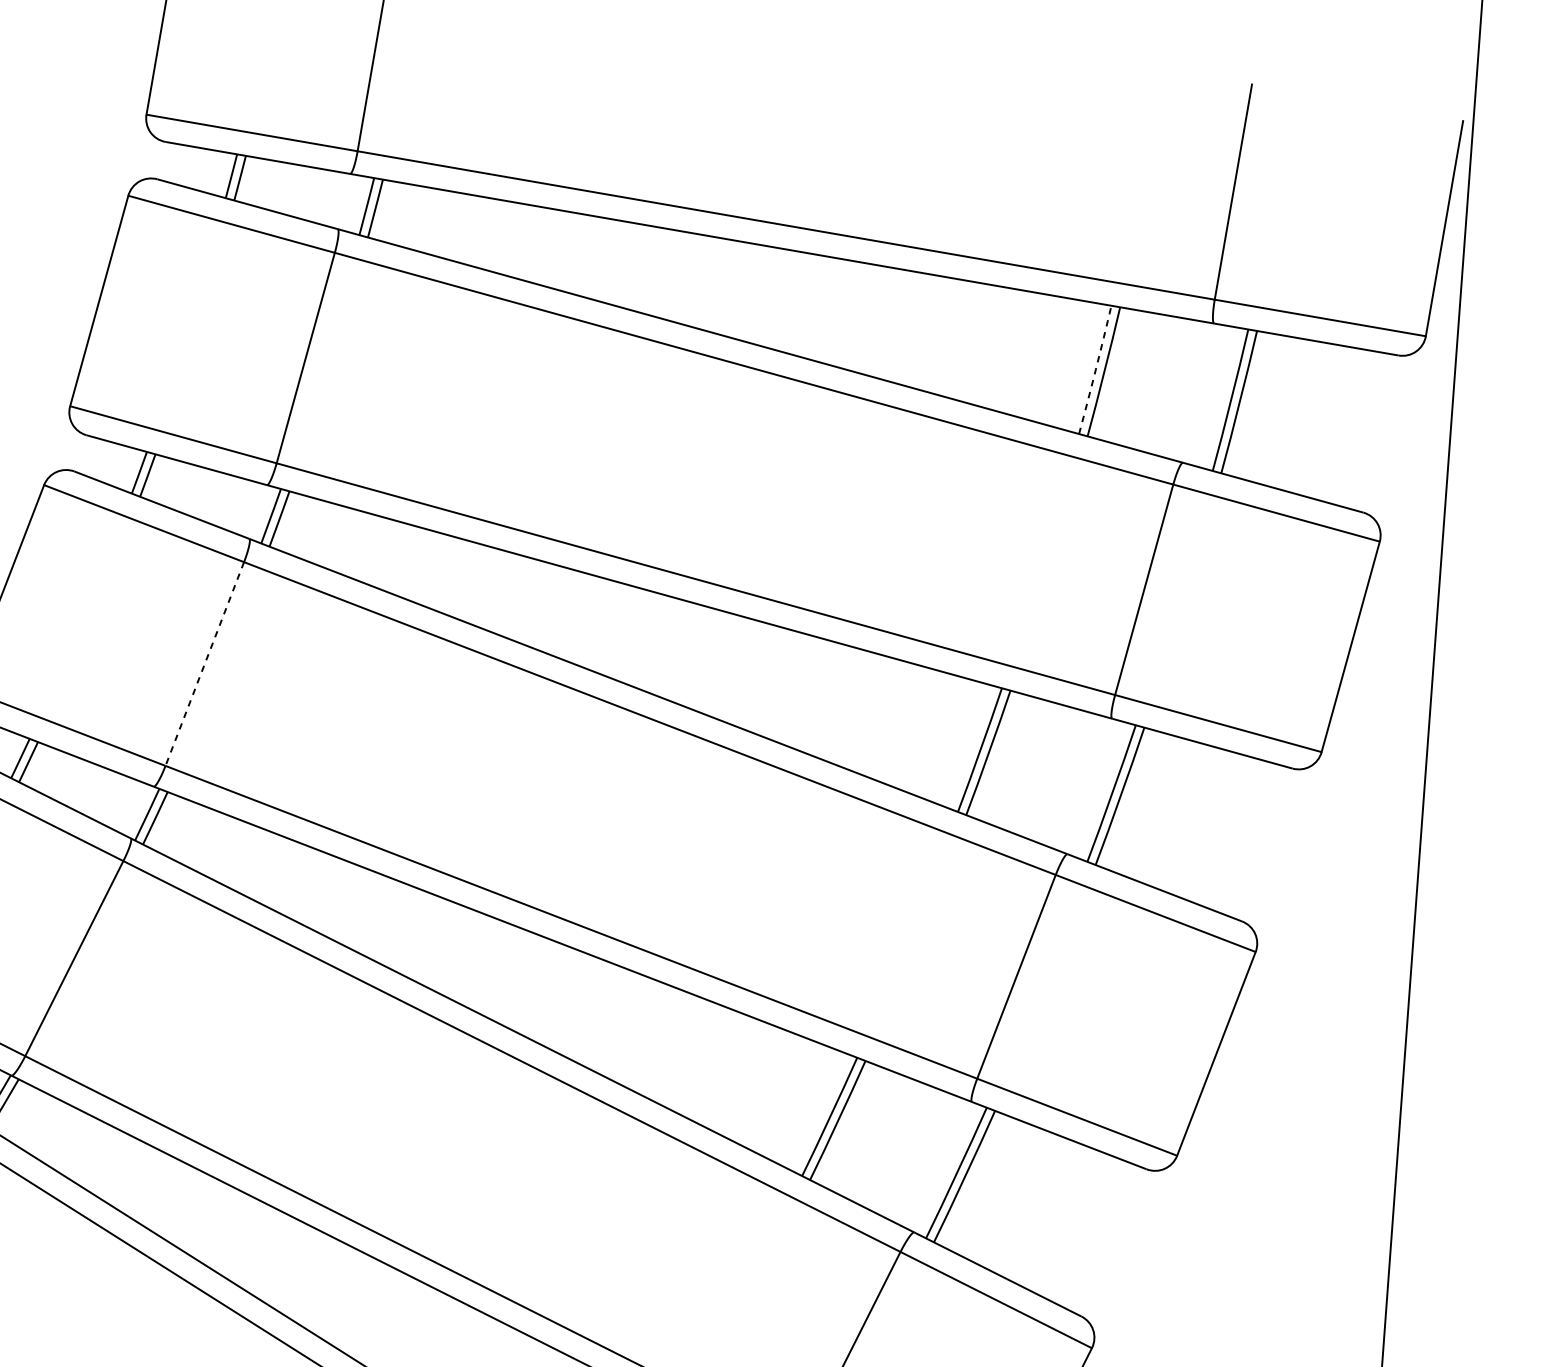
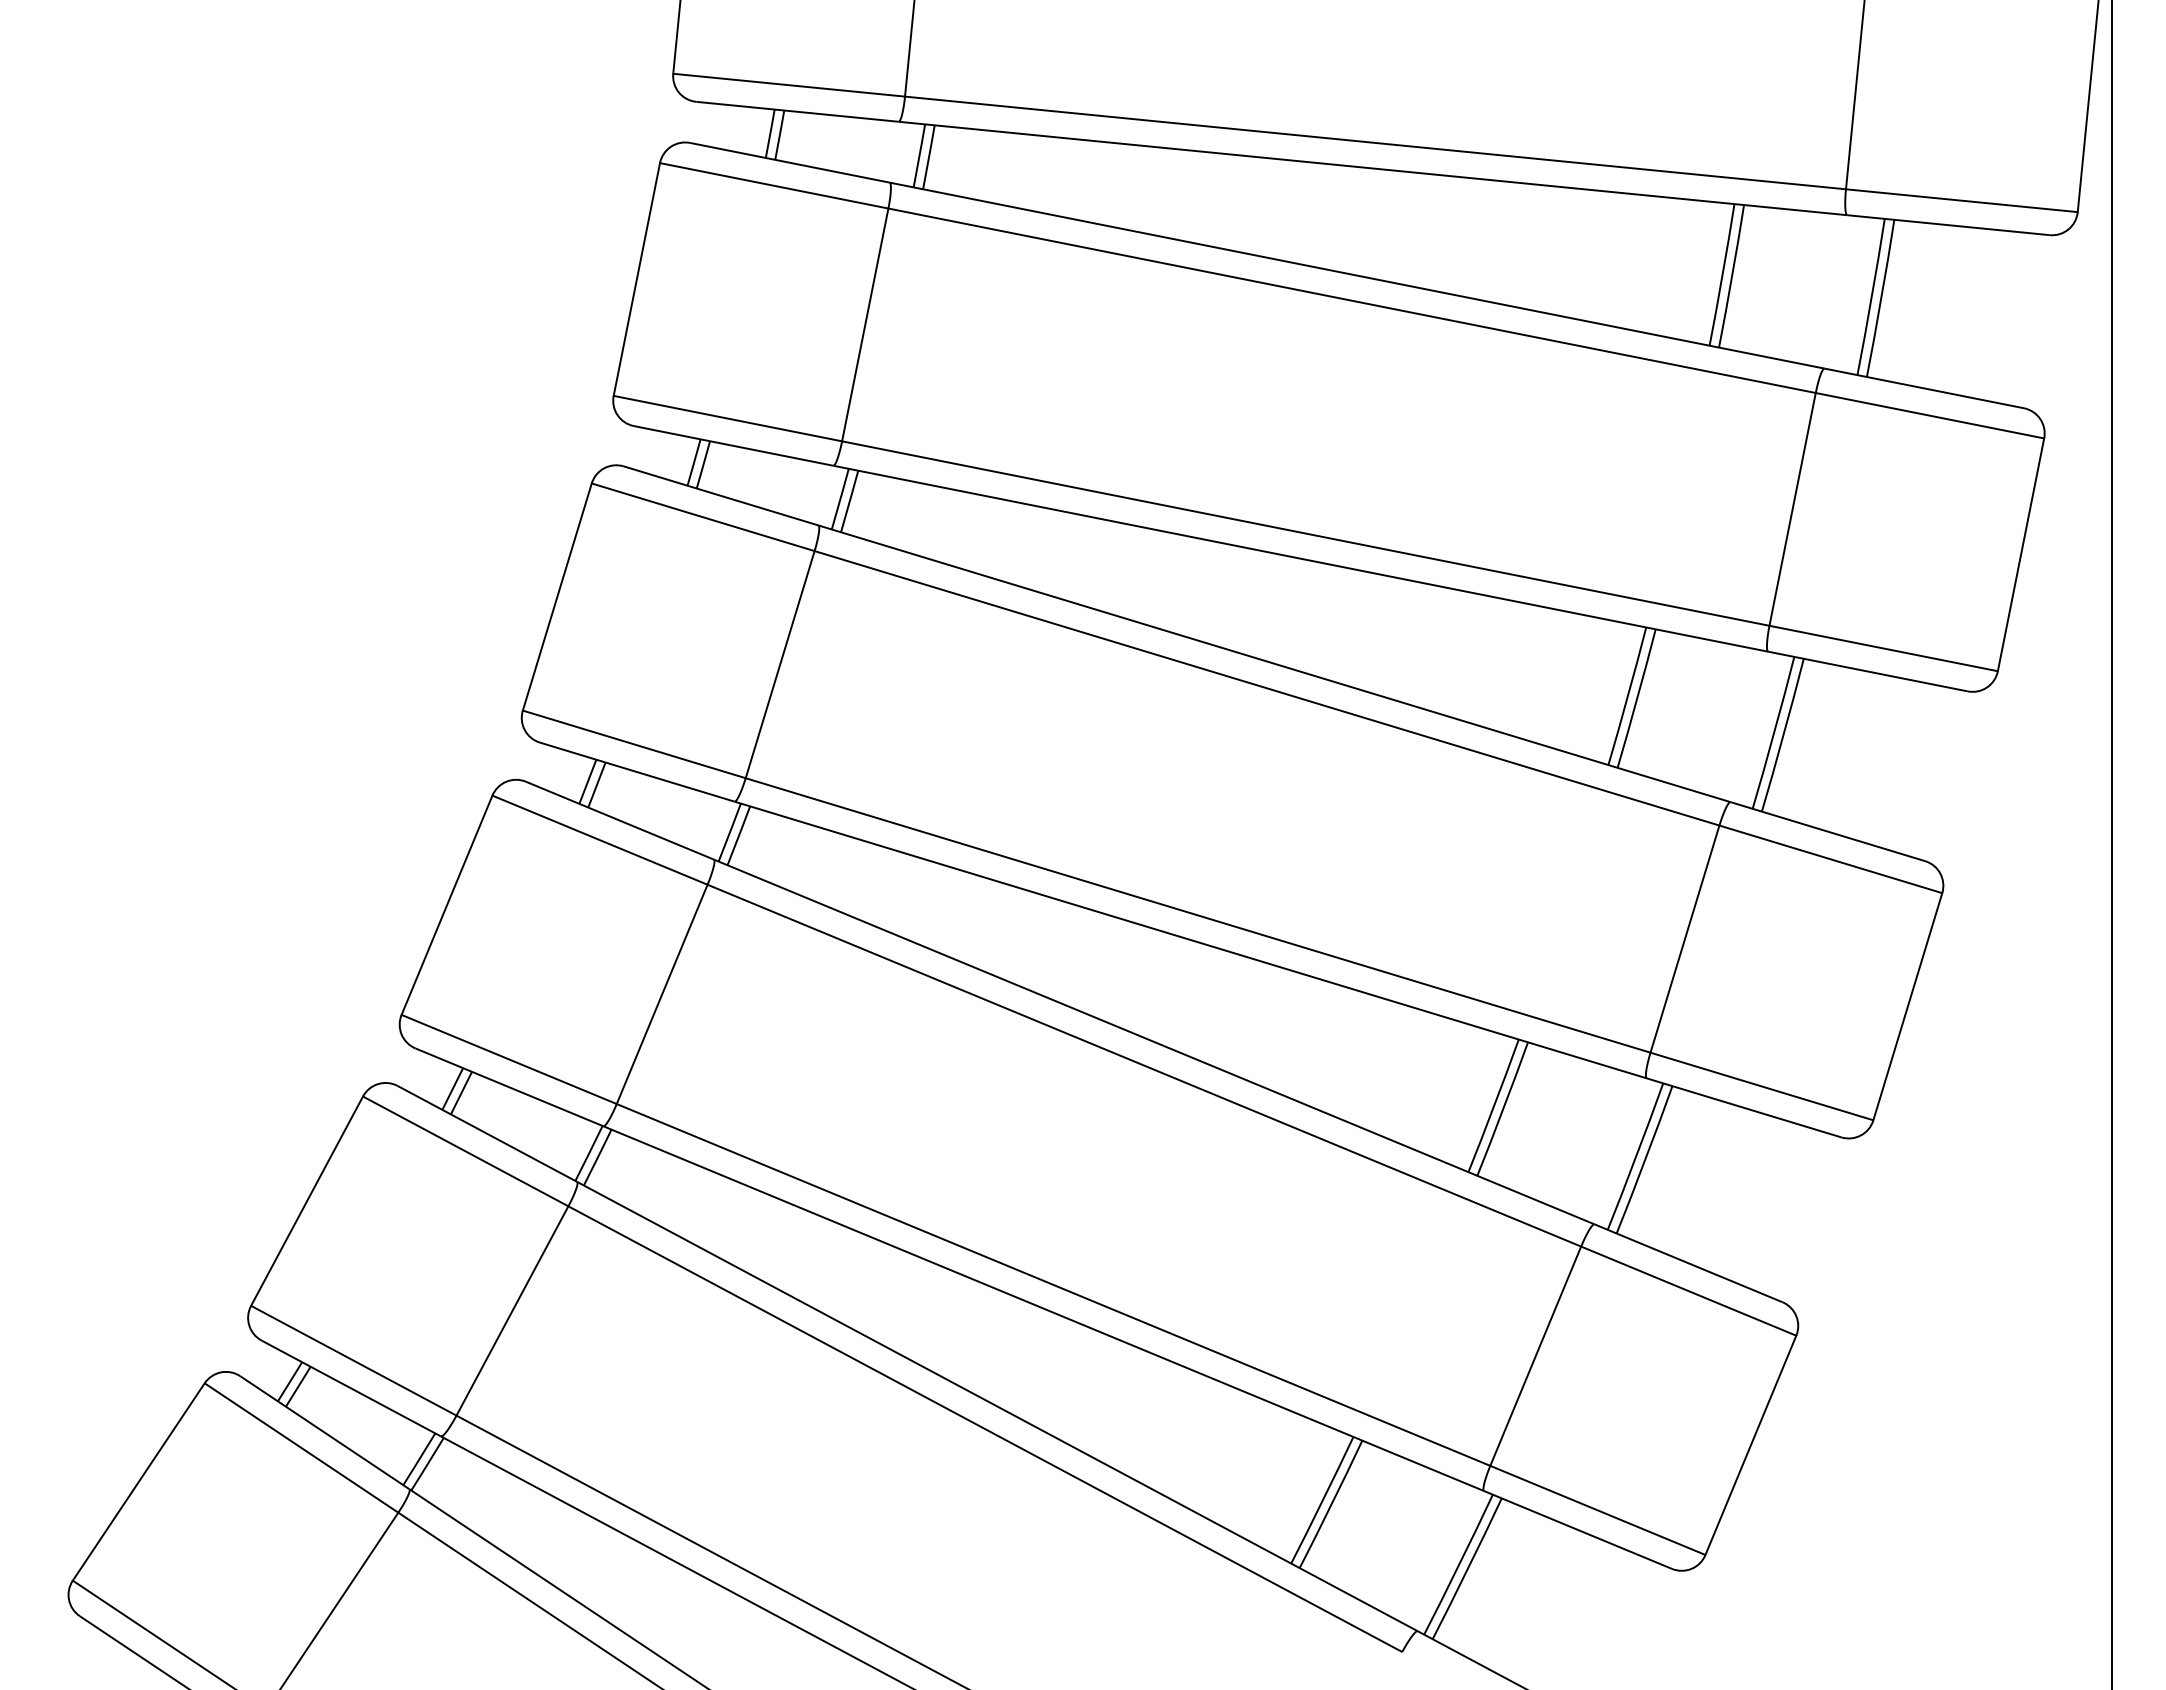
arc: (1095, 370) -> (1722, 275), dashed -> solid
line: (205, 663) -> (780, 664), dashed -> solid

